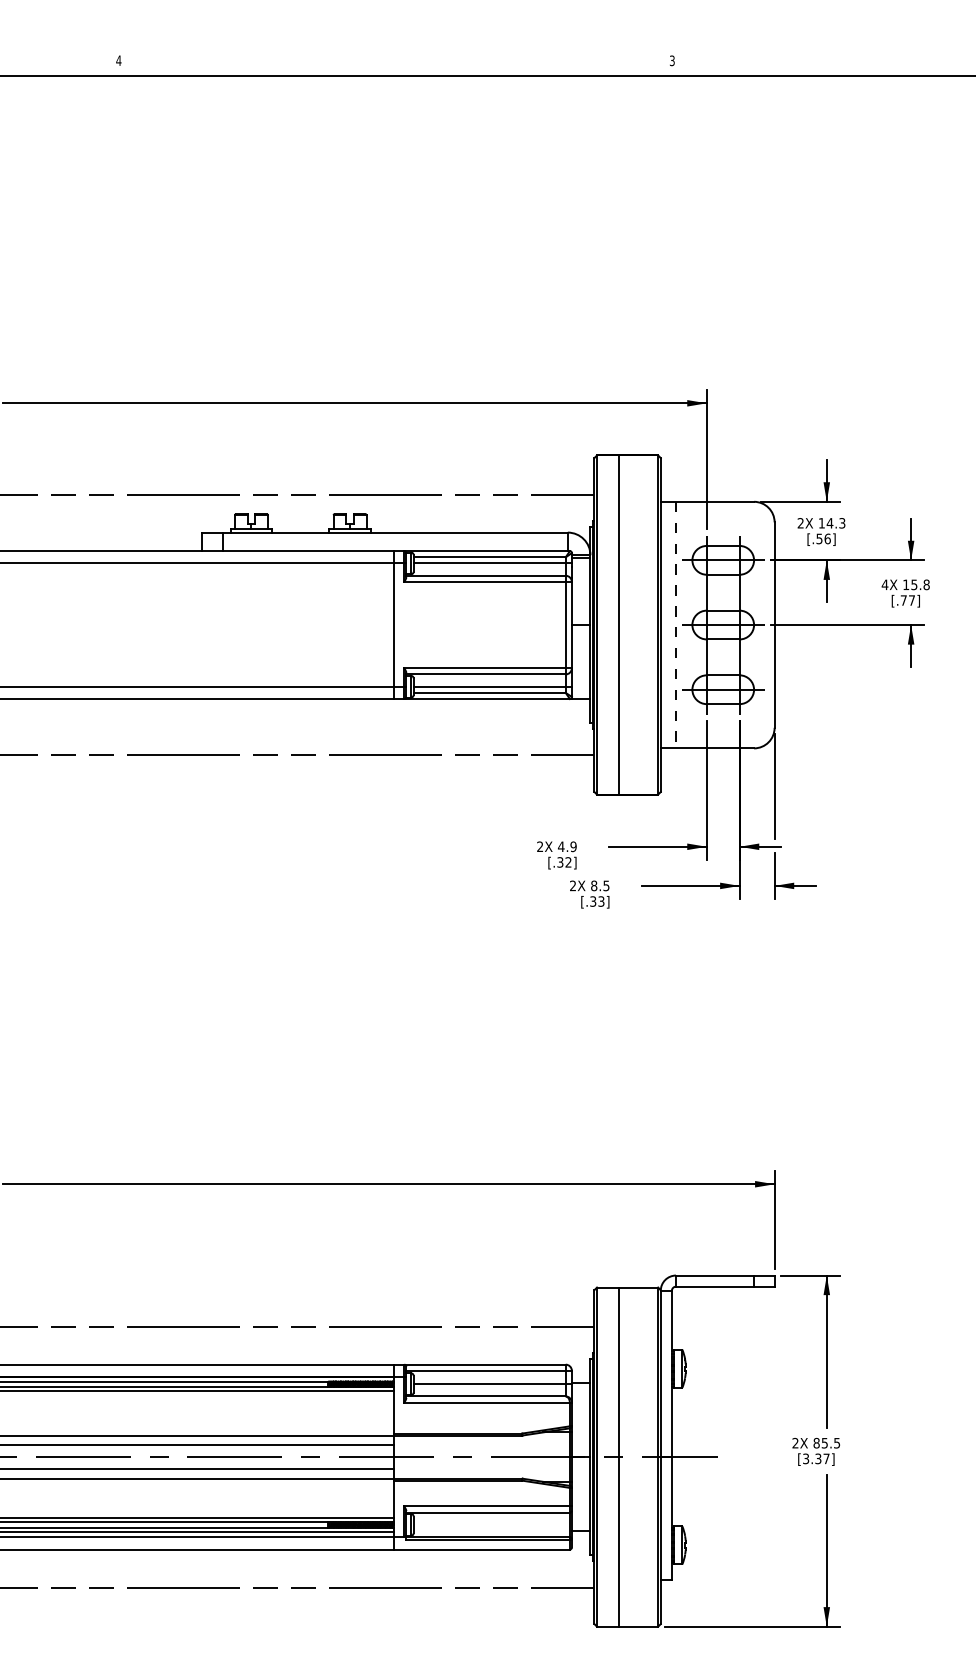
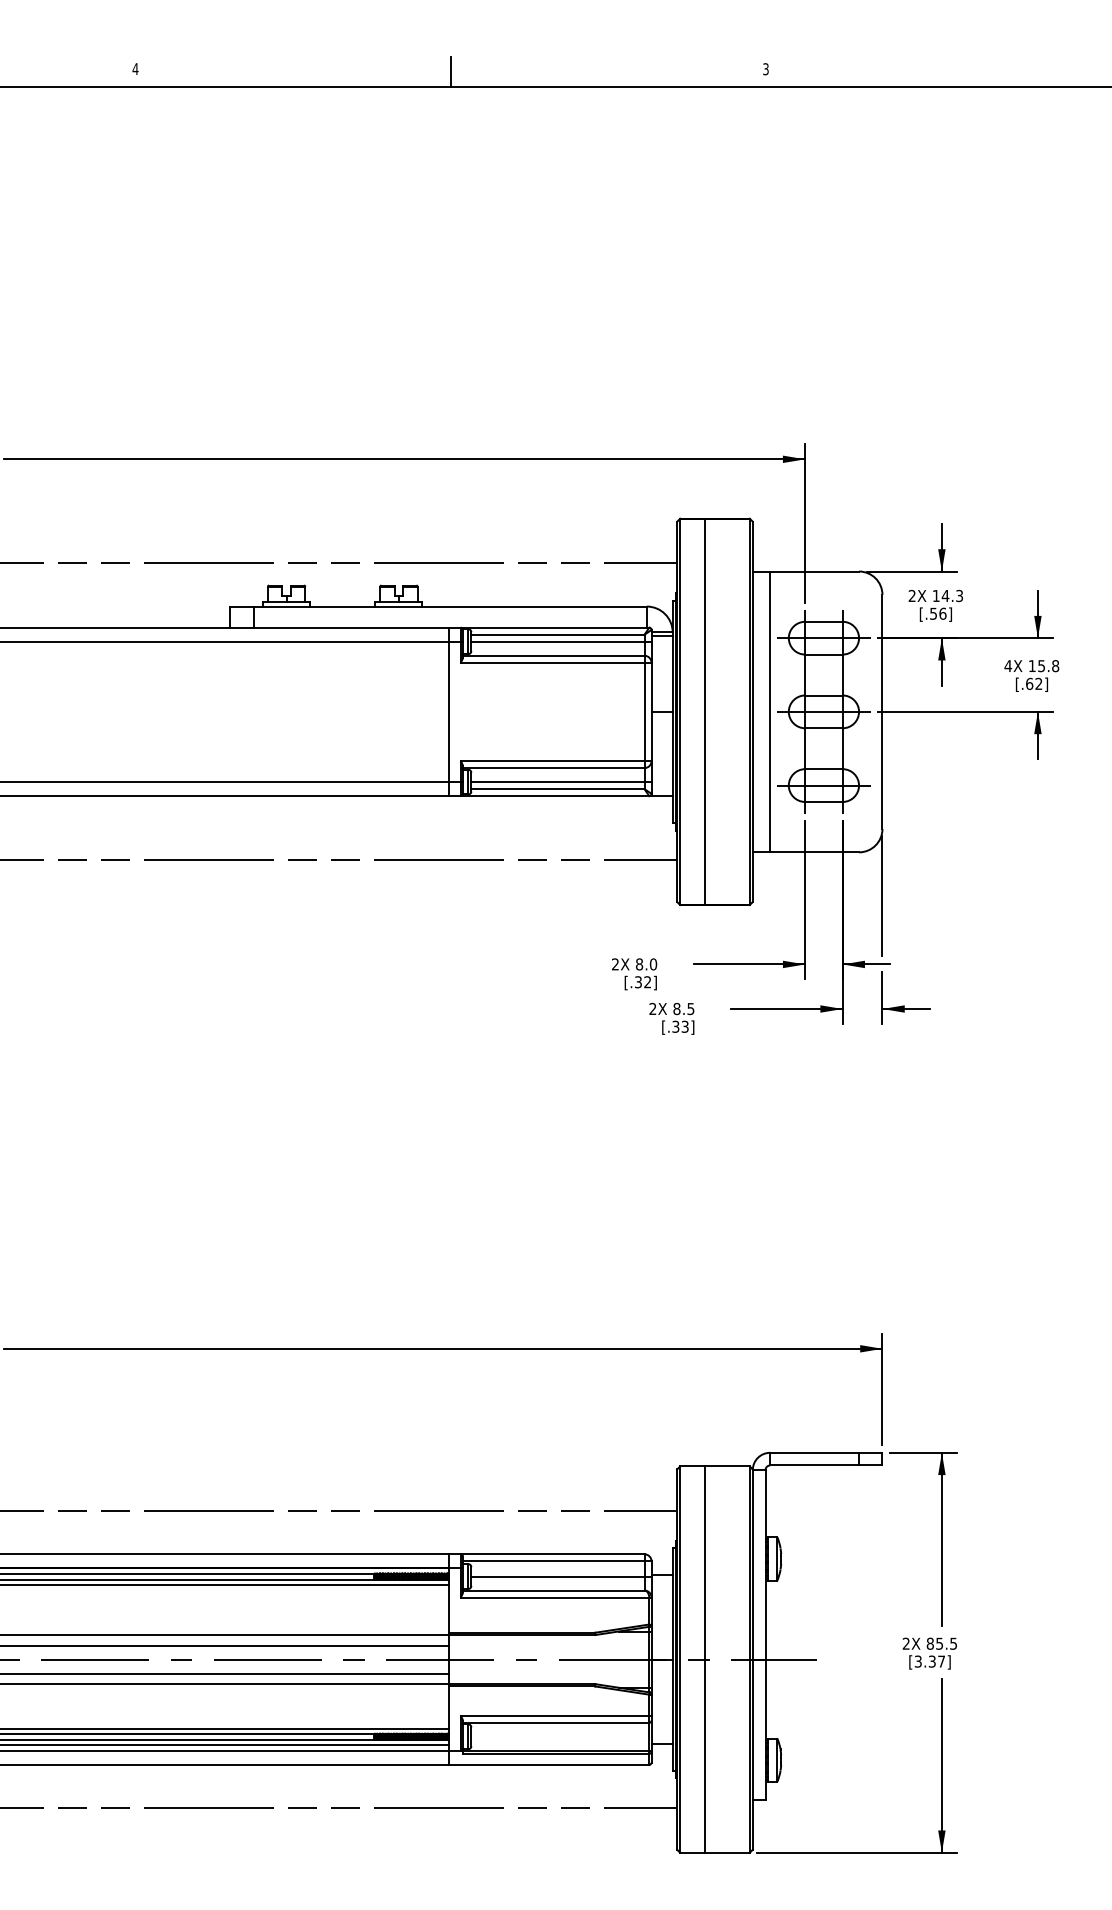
line: (396, 63) -> (451, 72), added
text: (907, 600) -> (1033, 683), [.77] -> [.62]
line: (676, 625) -> (770, 712), dashed -> solid
text: (567, 846) -> (646, 964), 4.9 -> 8.0

